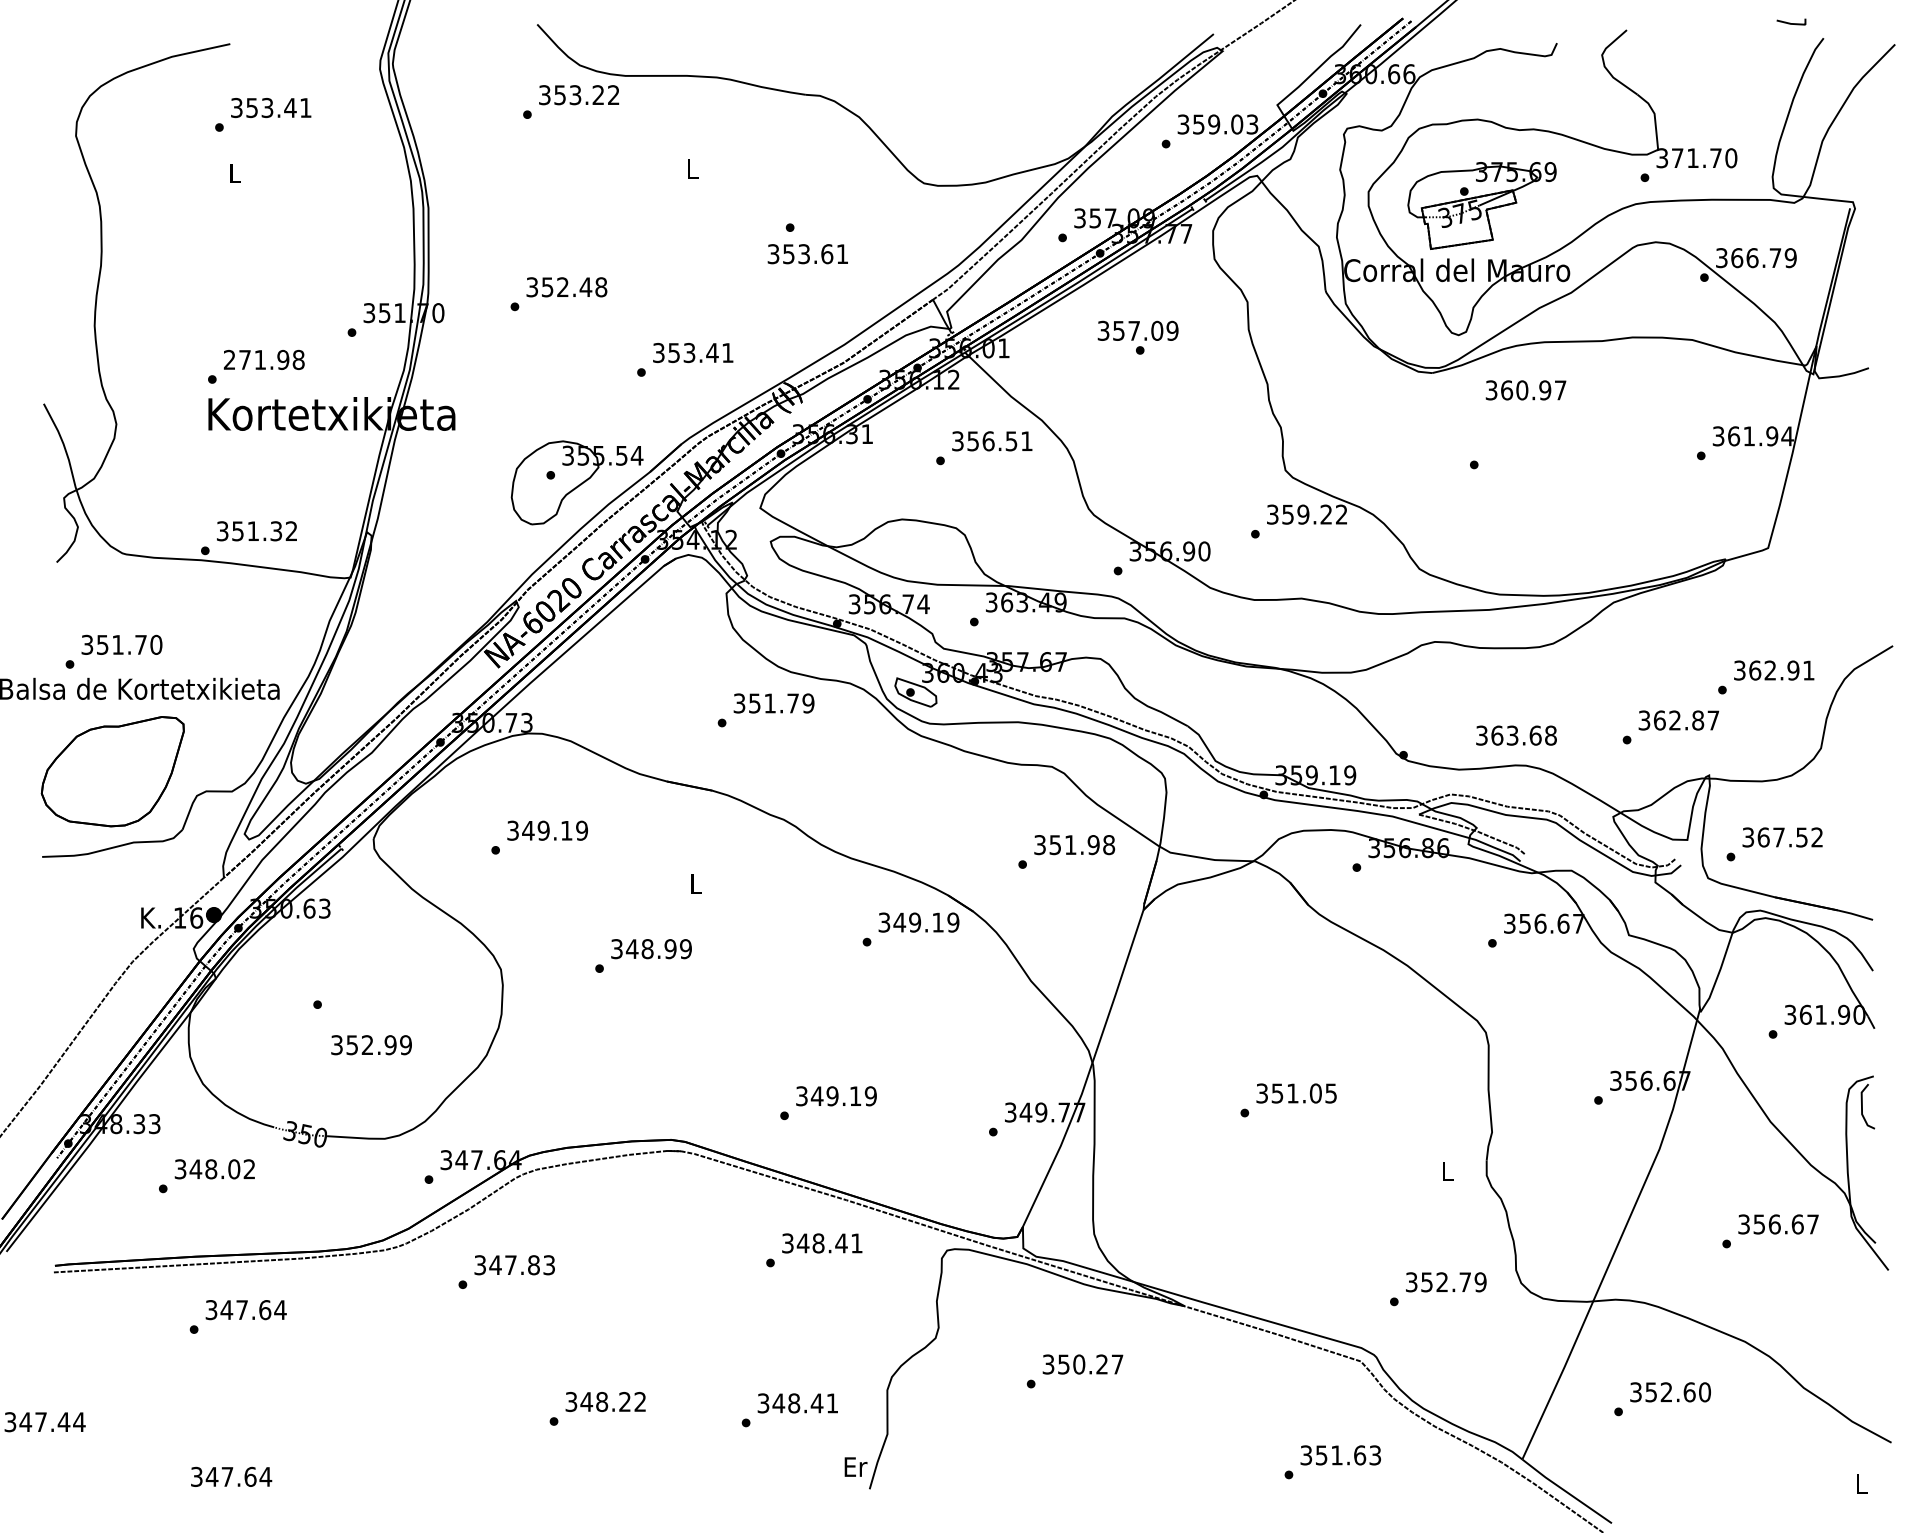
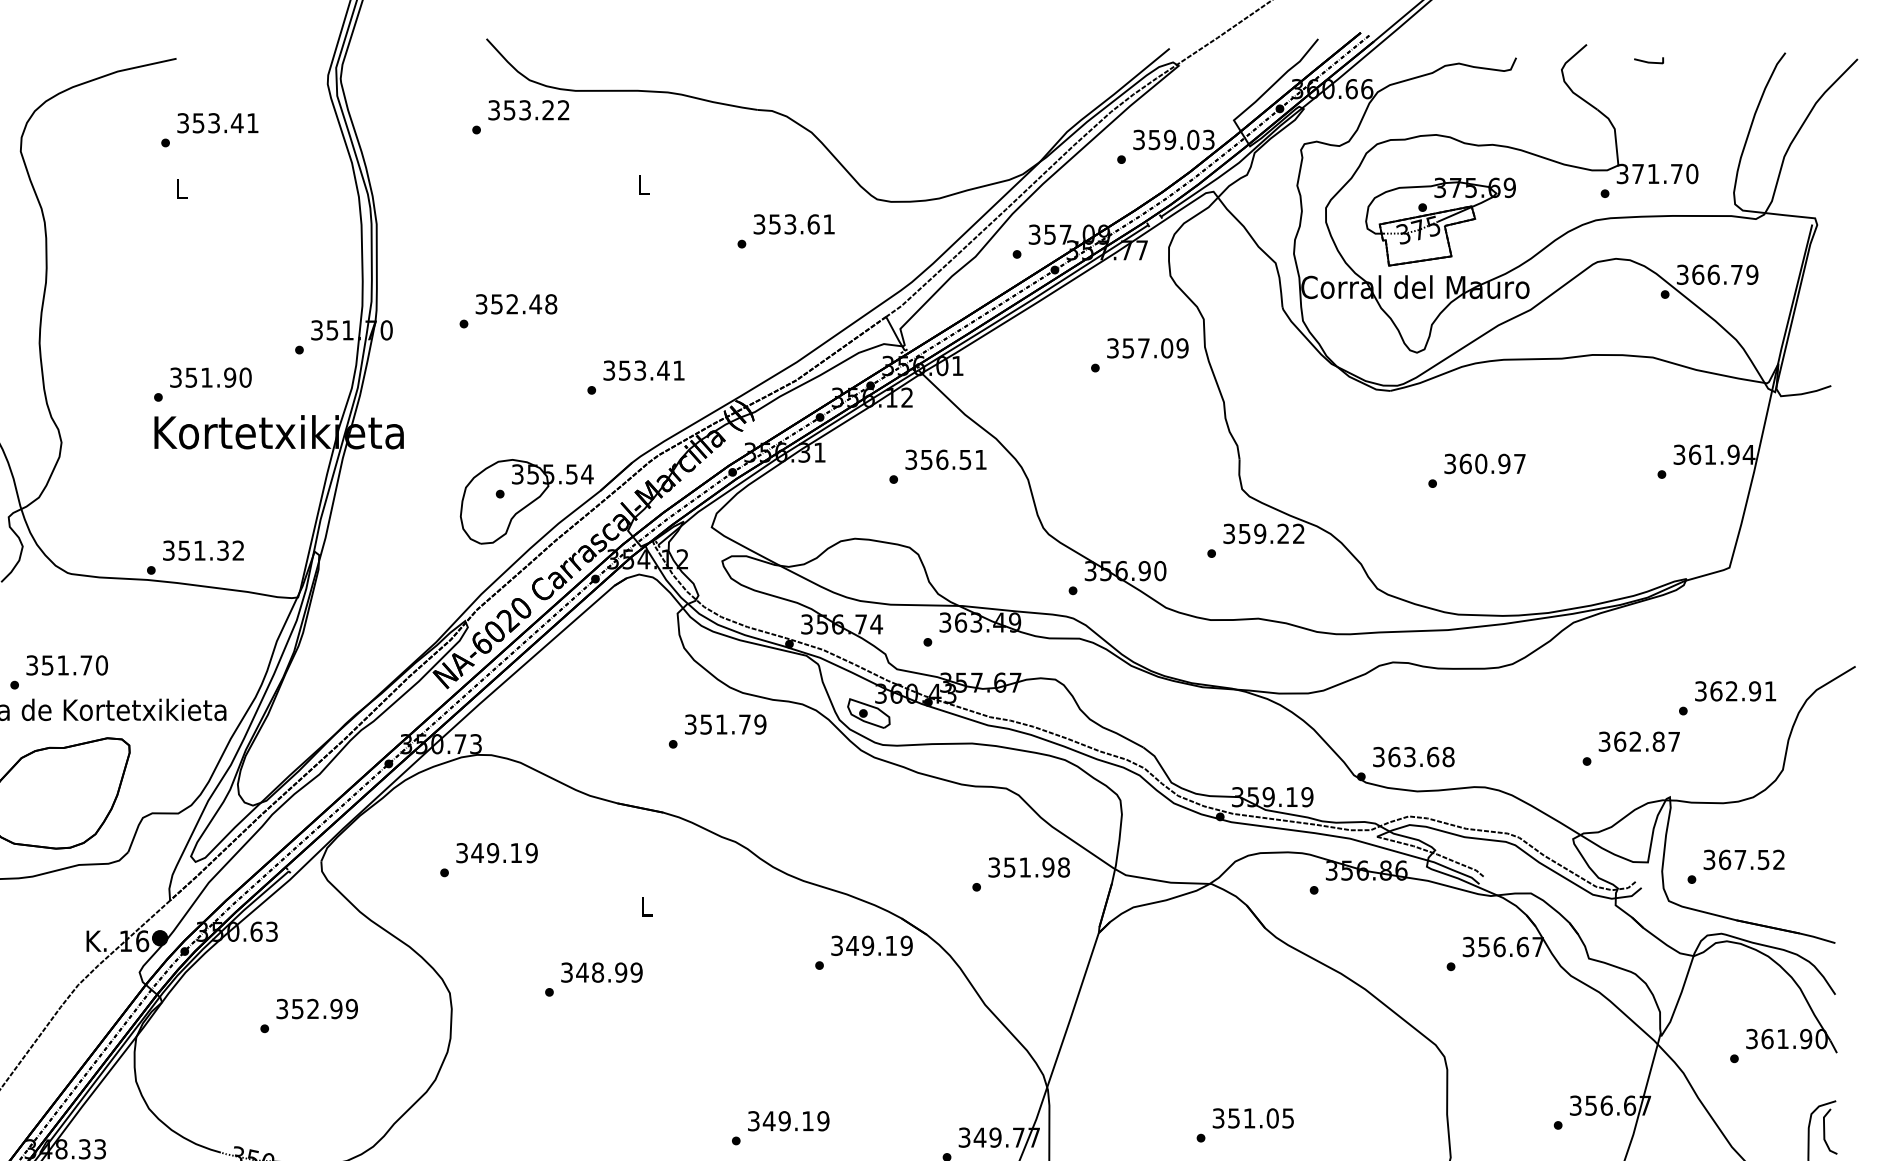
line: (1790, 22) -> (1648, 61), moved
text: (807, 254) -> (793, 224), moved
text: (1137, 330) -> (1147, 347), moved
text: (264, 360) -> (211, 378), 271.98 -> 351.90
text: (1525, 390) -> (1484, 464), moved
text: (1516, 735) -> (1413, 756), moved
text: (371, 1045) -> (317, 1009), moved

